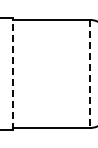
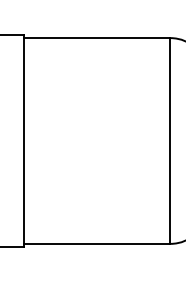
line: (12, 74) -> (23, 141), dashed -> solid
line: (89, 74) -> (170, 141), dashed -> solid

